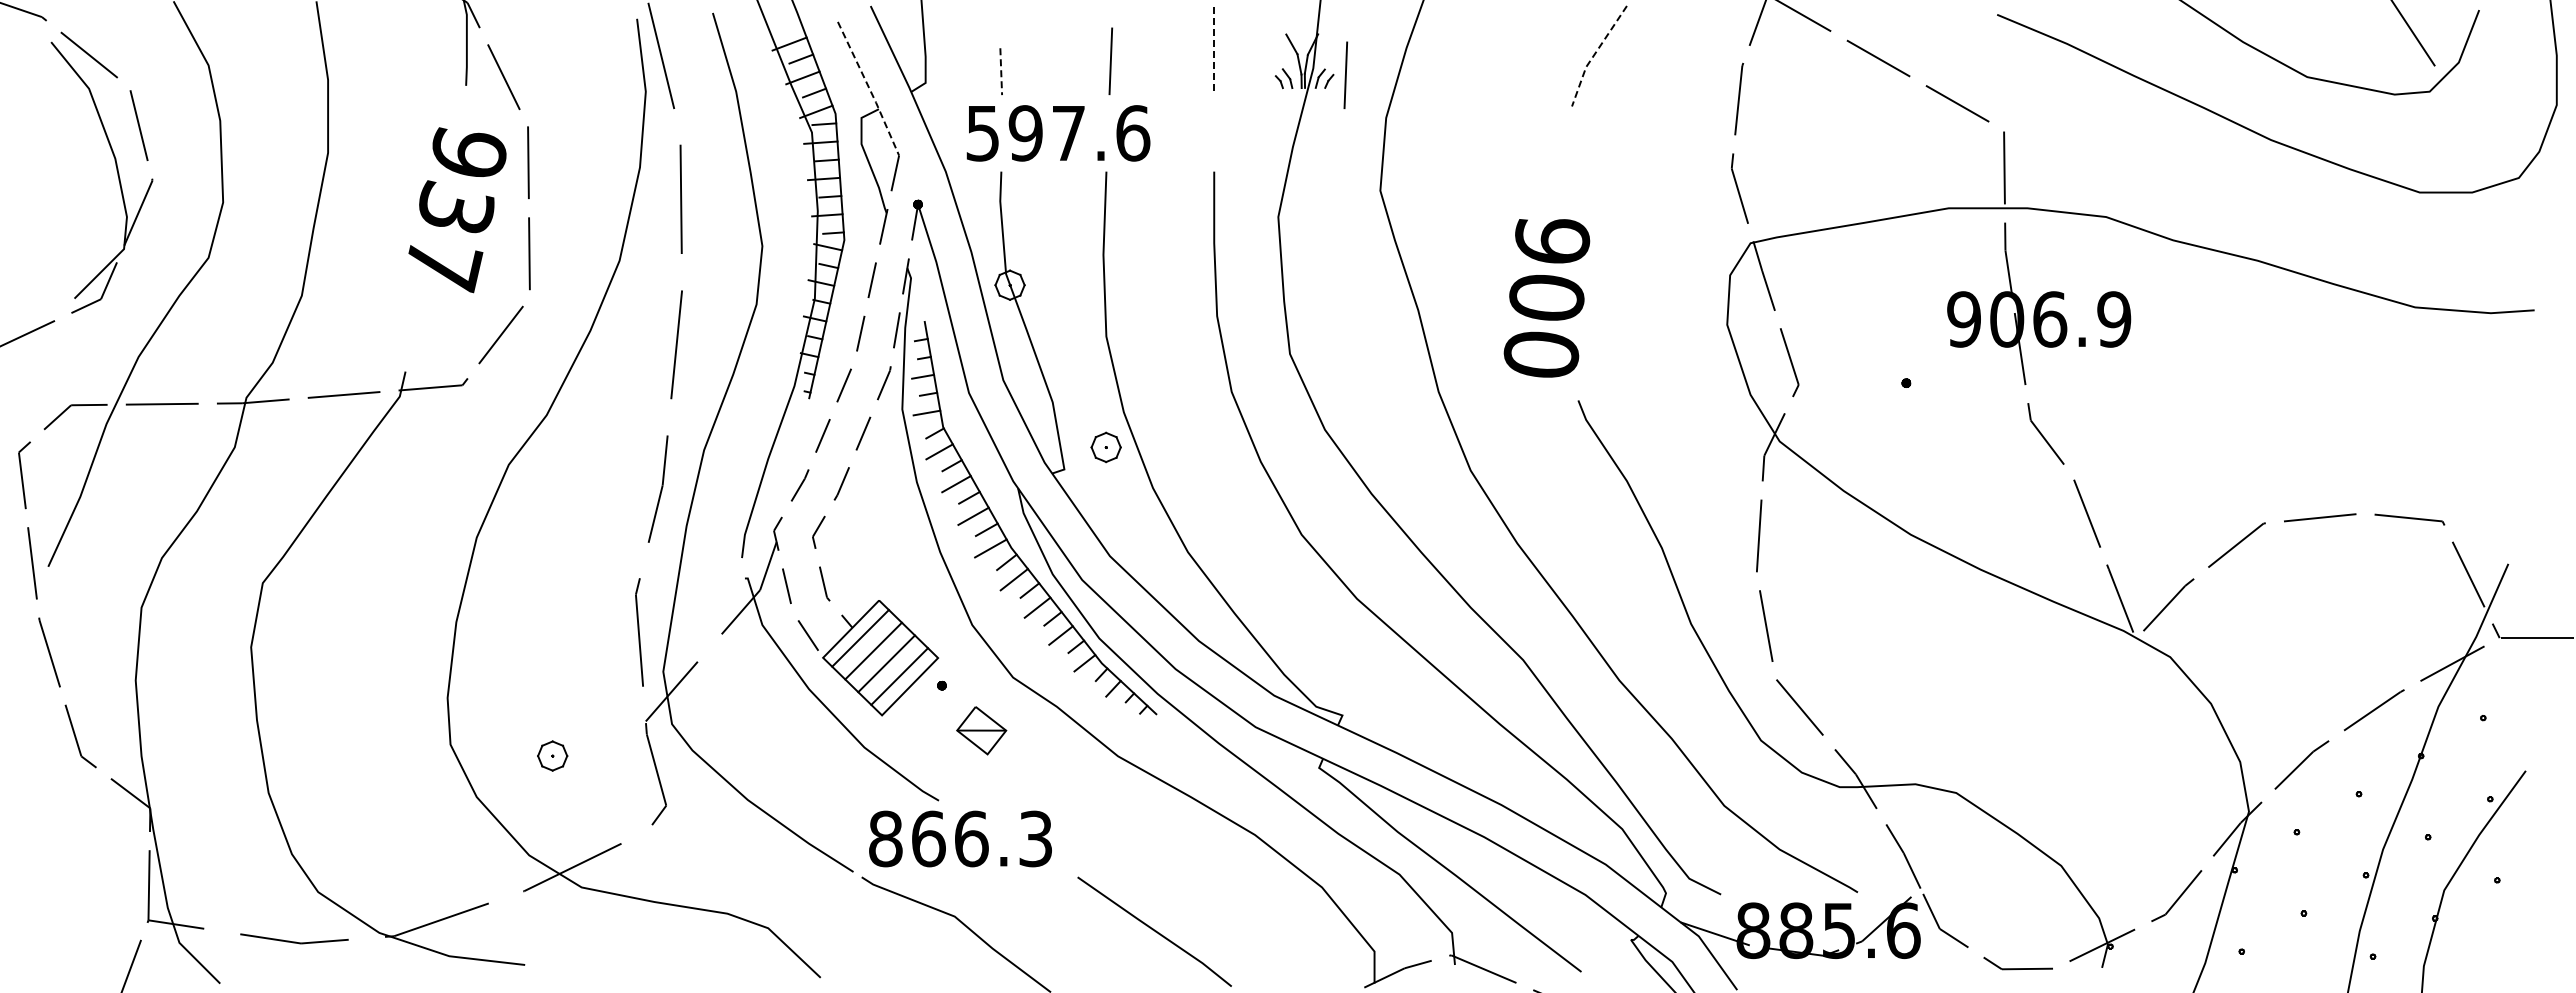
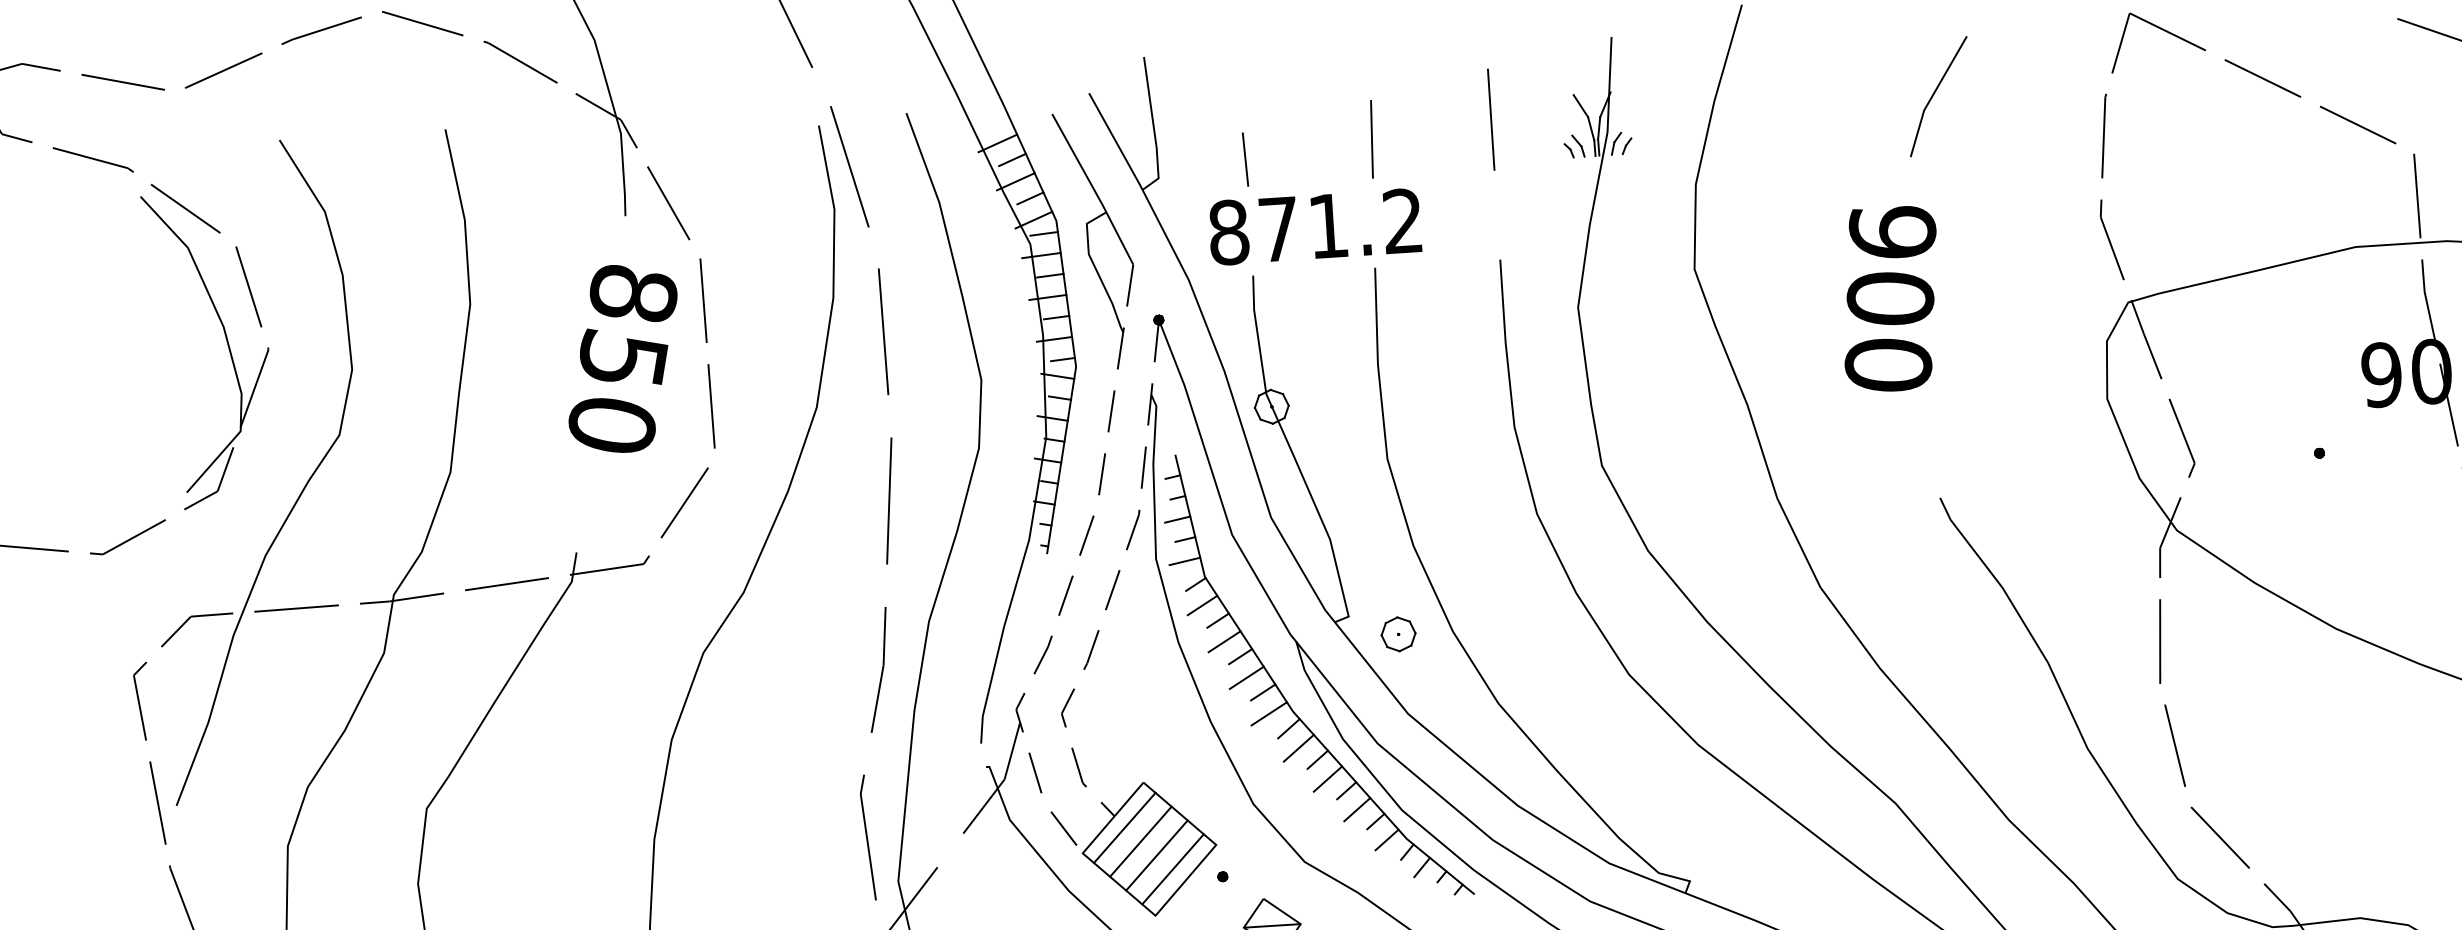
line: (1214, 52) -> (1491, 121), dashed -> solid
line: (1594, 54) -> (1932, 95), dashed -> solid
line: (1001, 72) -> (1245, 160), dashed -> solid
line: (1345, 74) -> (1645, 137), removed
line: (869, 89) -> (1093, 190), dashed -> solid
text: (1058, 133) -> (1316, 227), 597.6 -> 871.2
text: (456, 210) -> (623, 361), 937 -> 850
text: (1546, 298) -> (1890, 299), moved
part: (1105, 447) -> (1397, 634), moved

